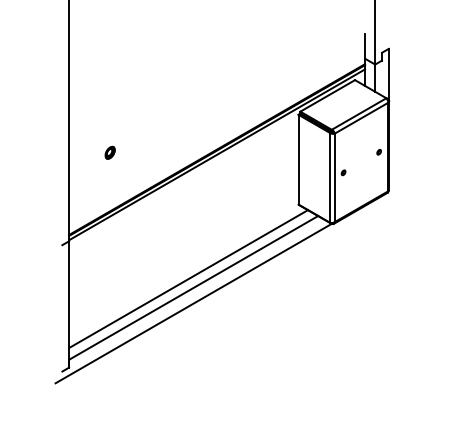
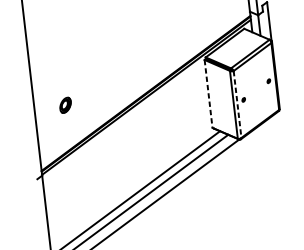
part: (109, 152) -> (64, 105), size x1.6
line: (298, 159) -> (208, 93), solid -> dashed
line: (334, 178) -> (237, 104), solid -> dashed

